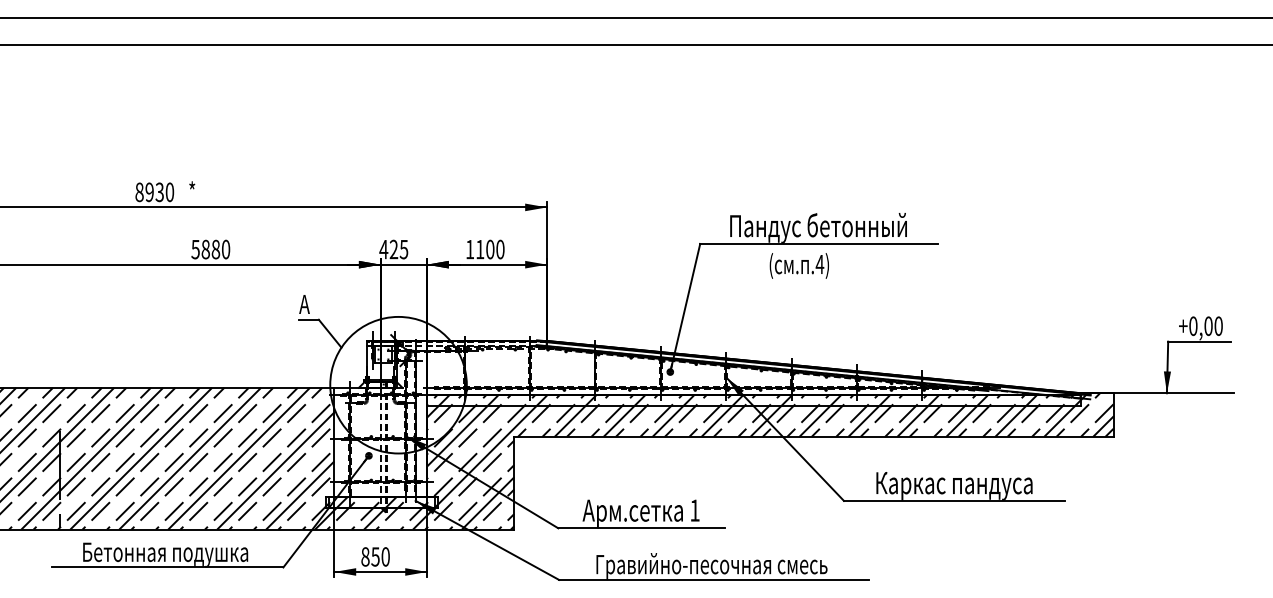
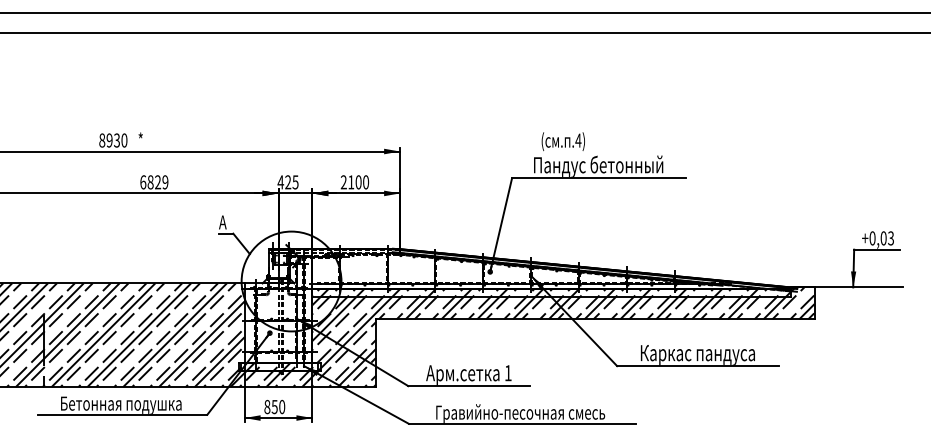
text: (210, 249) -> (154, 182), 5880 -> 6829
text: (469, 249) -> (343, 182), 1100 -> 2100
text: (798, 265) -> (562, 141), moved
text: (1218, 325) -> (890, 237), +0,00 -> +0,03

